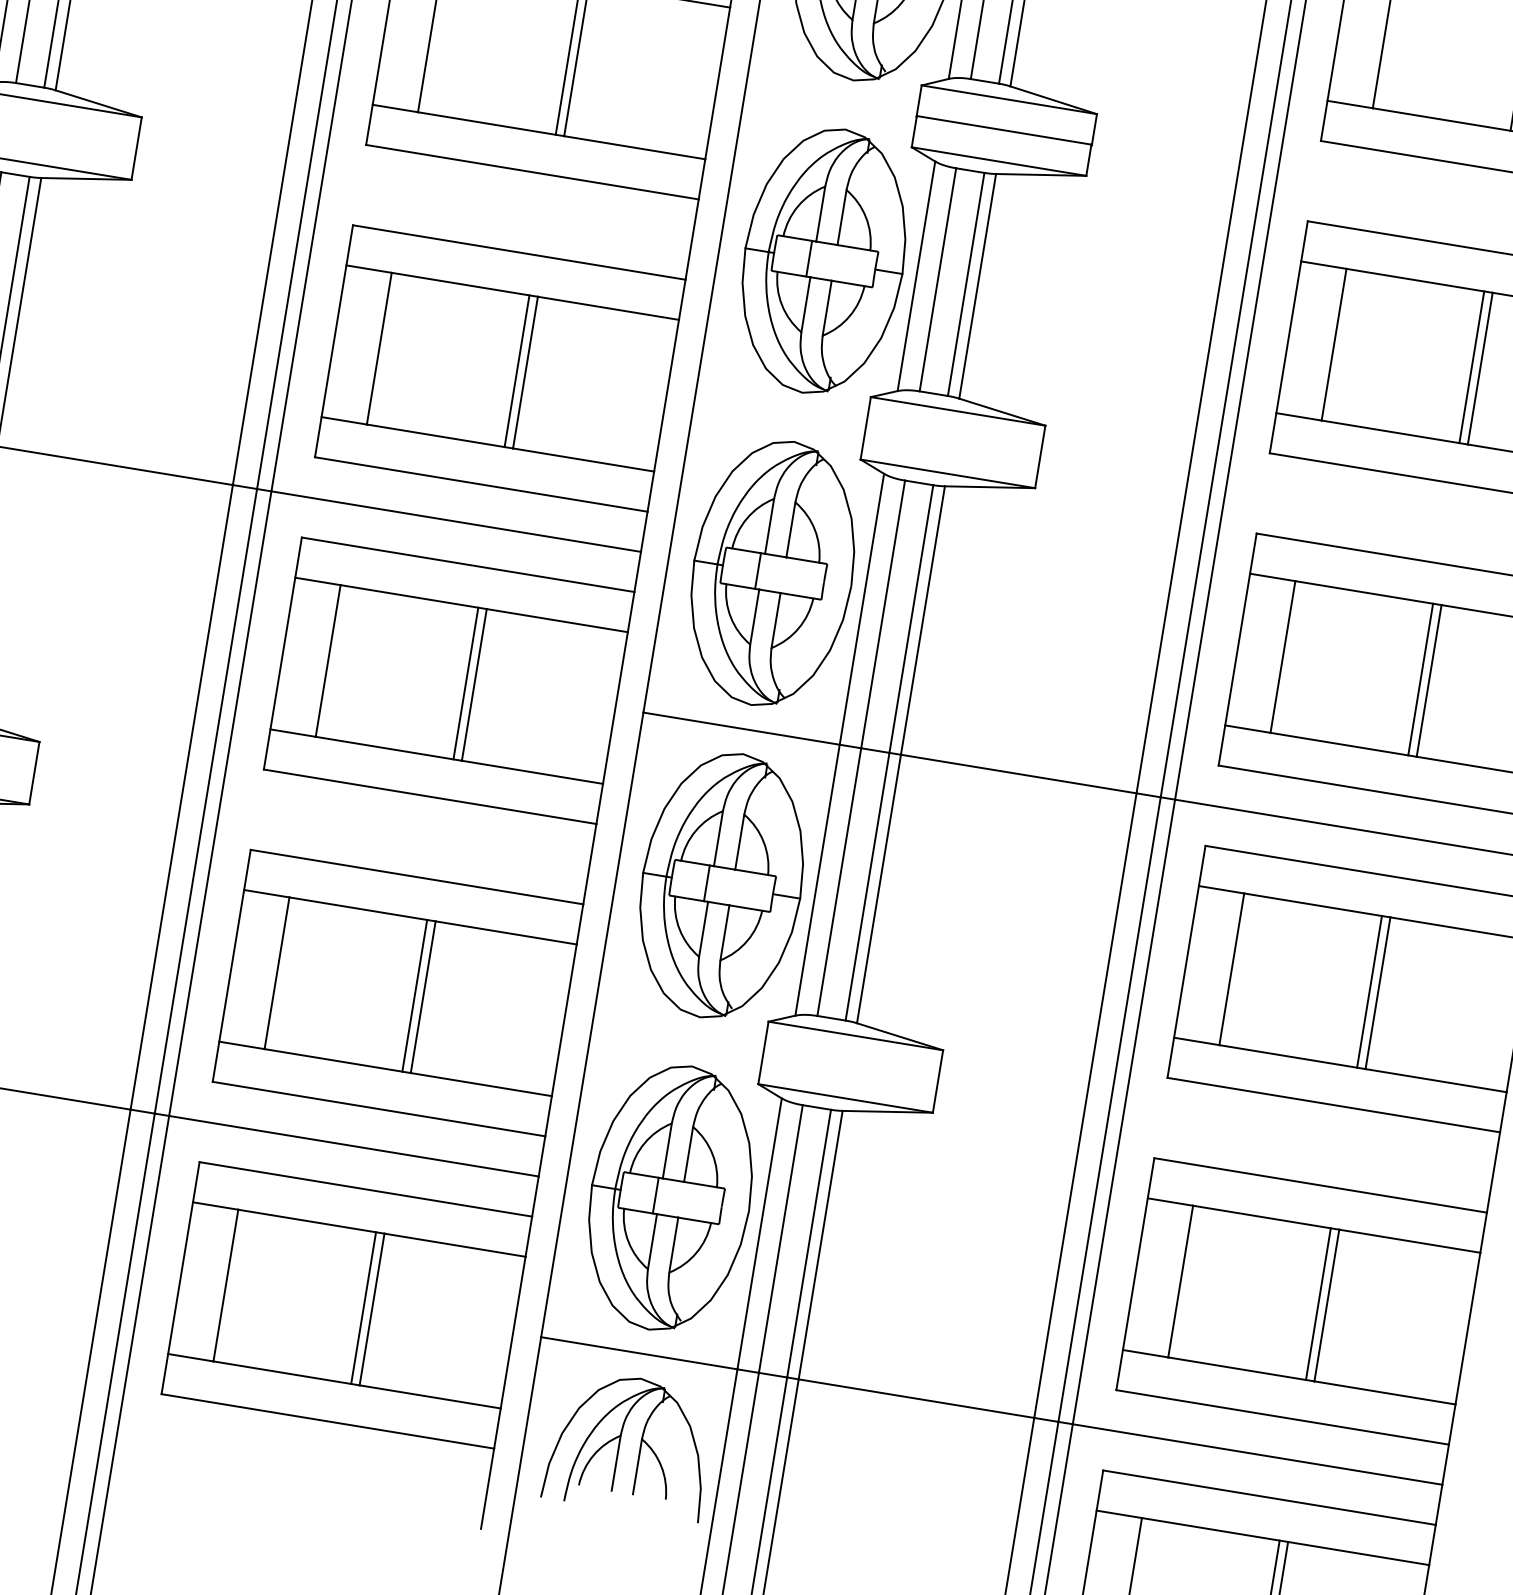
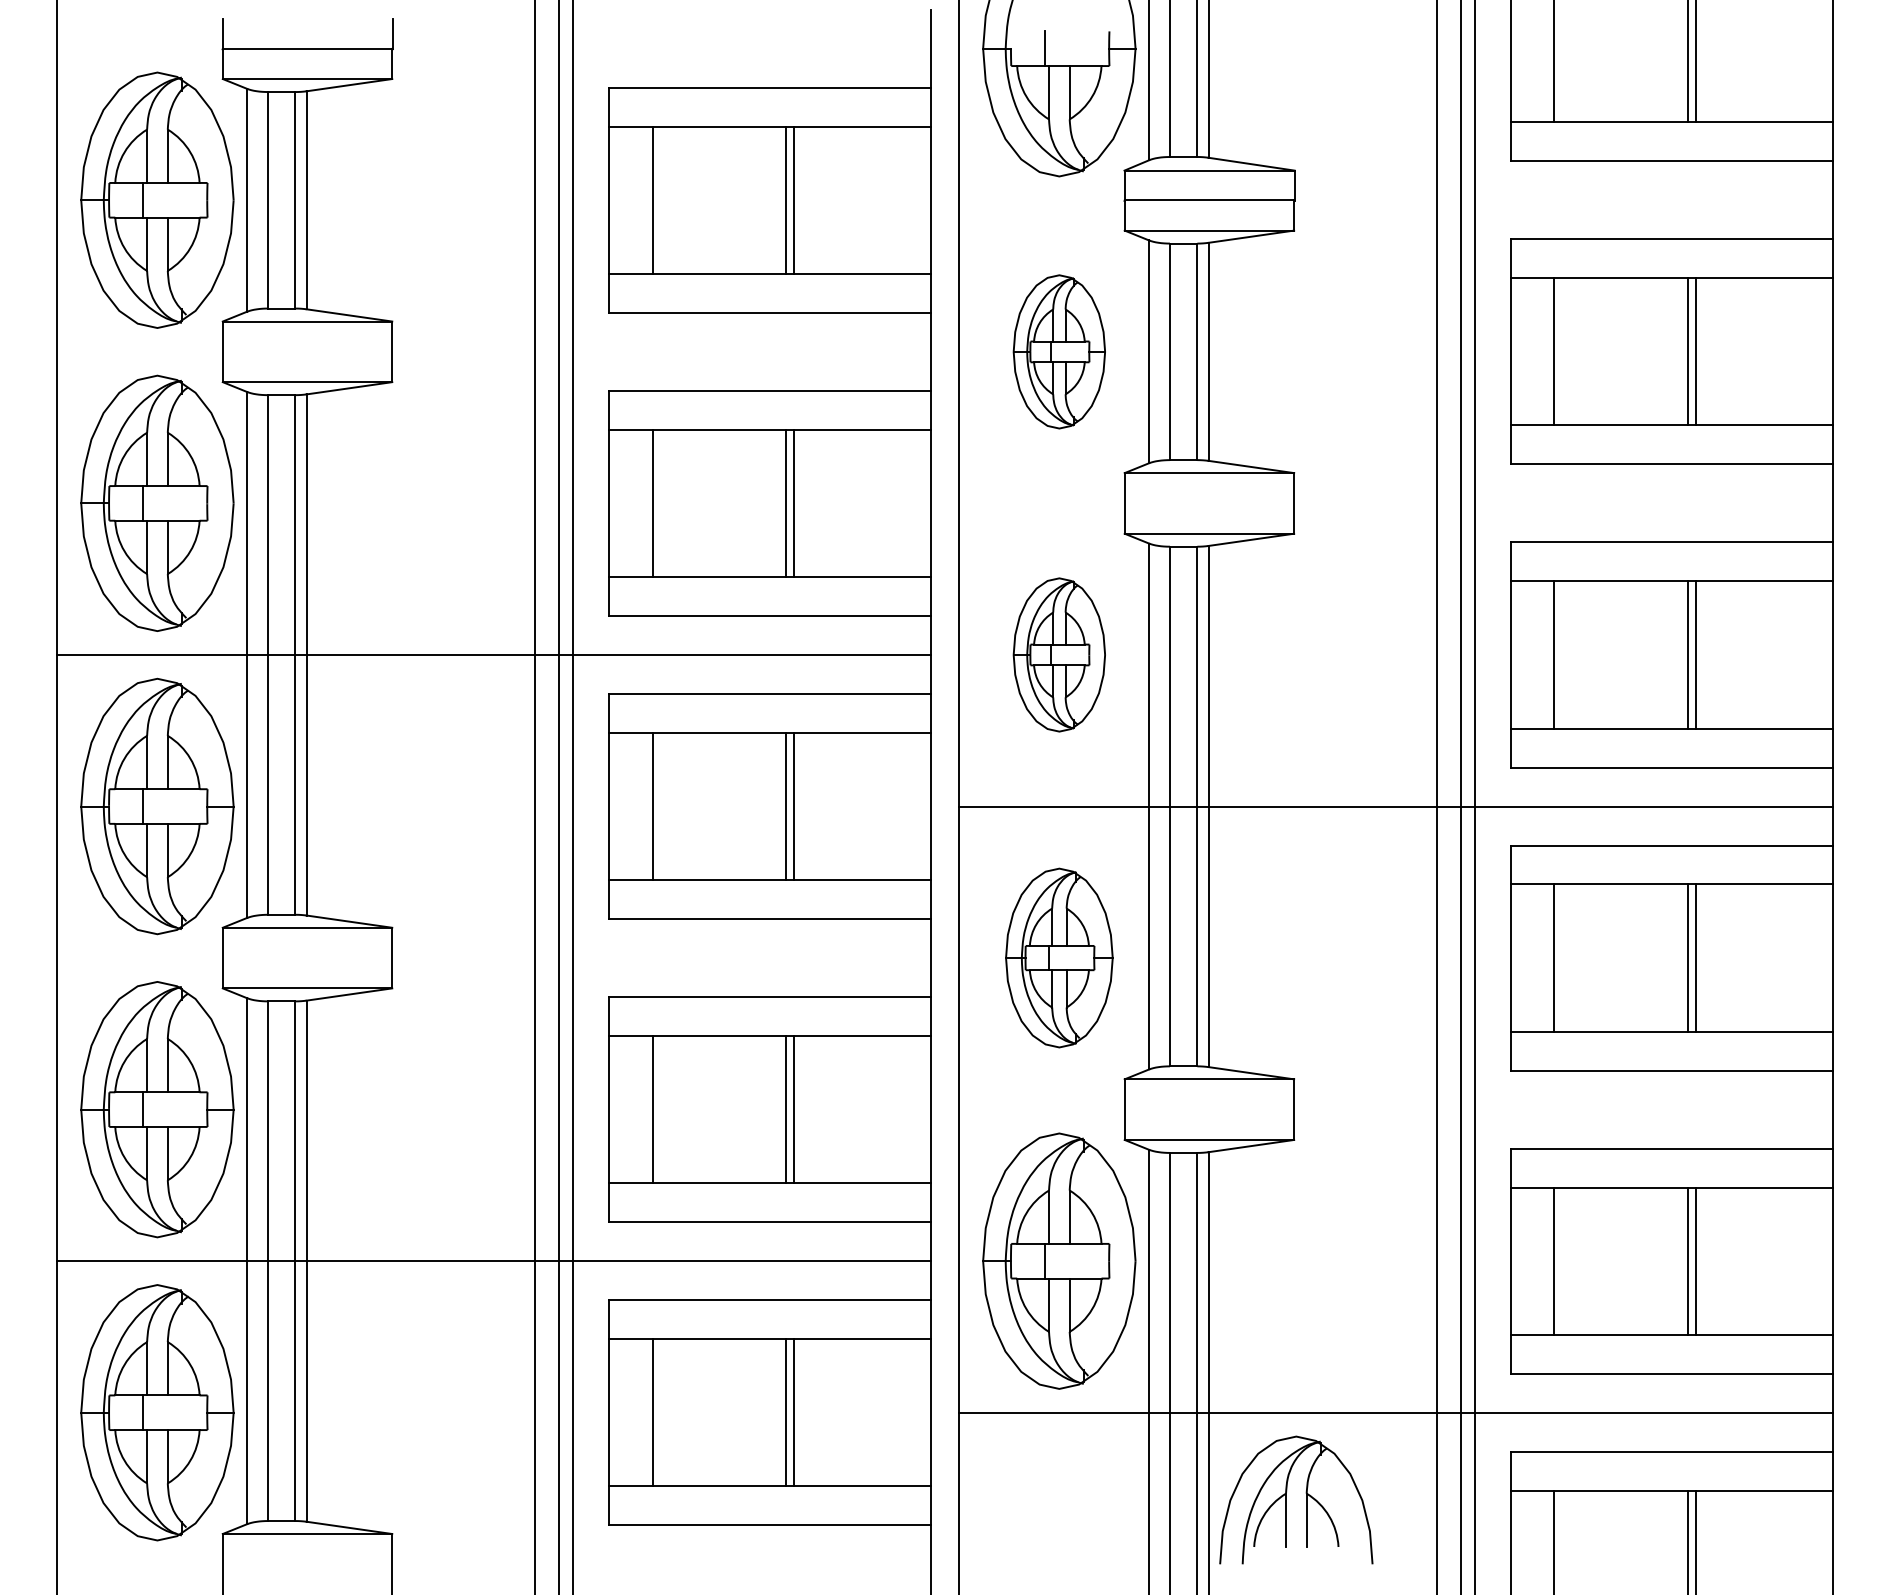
part: (824, 260) -> (1059, 351), size x0.6
part: (773, 573) -> (1059, 654), size x0.6
part: (721, 885) -> (1059, 957), size x0.7
part: (620, 1441) -> (1286, 1499), moved

